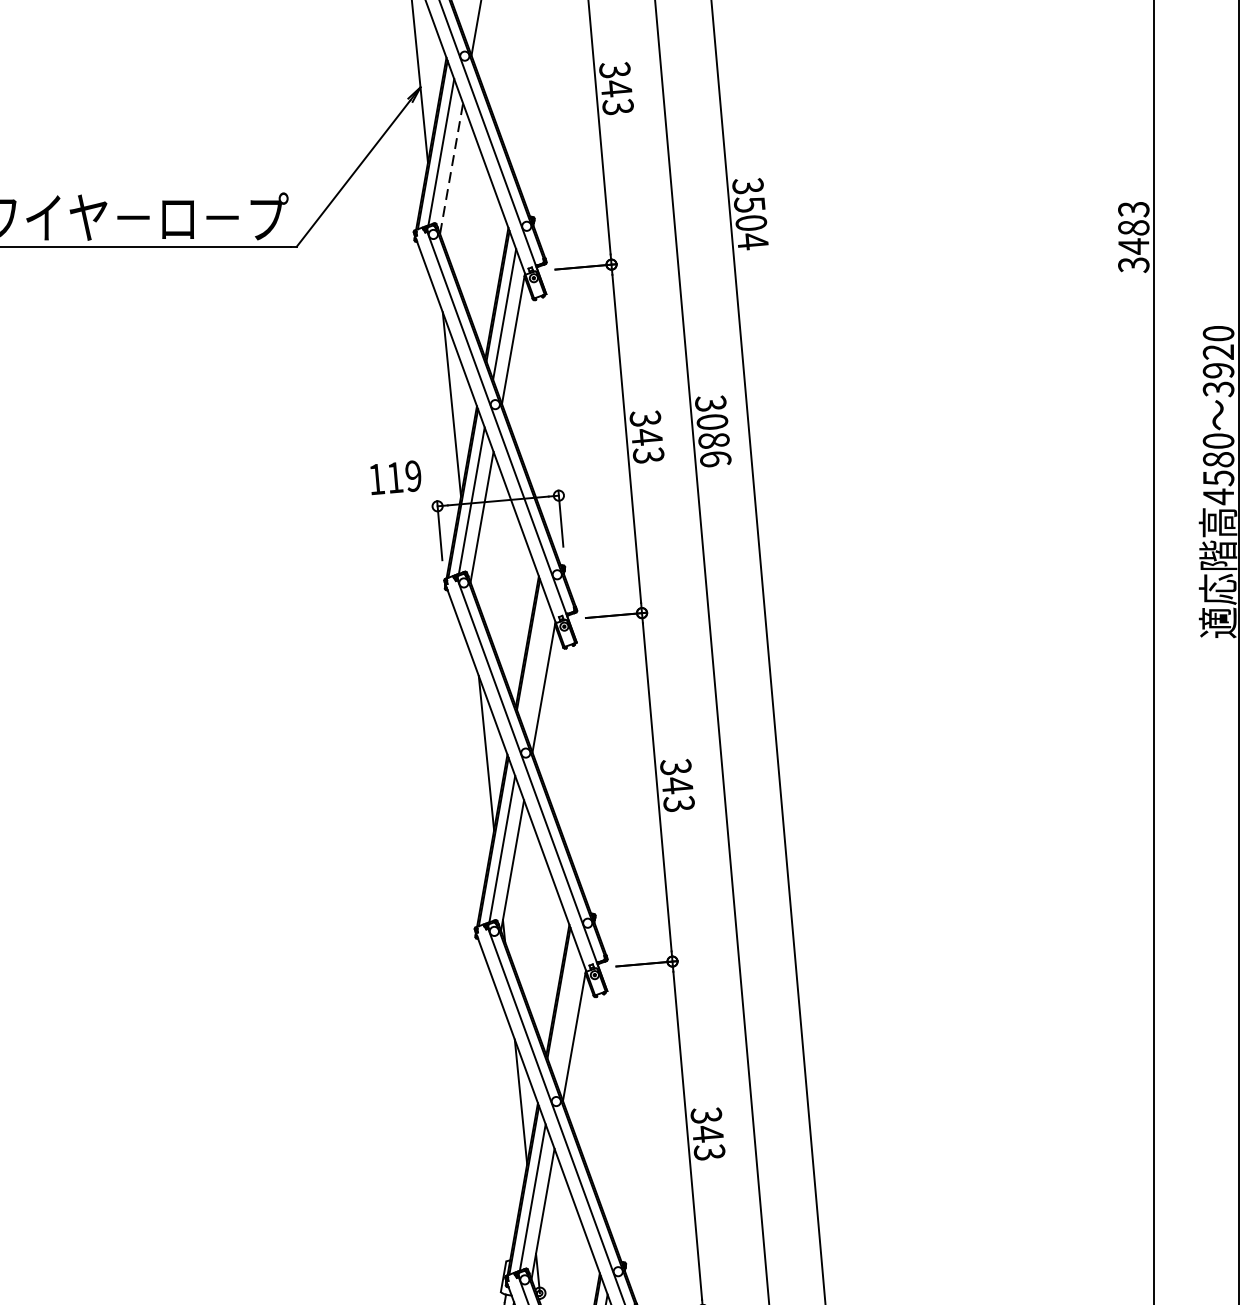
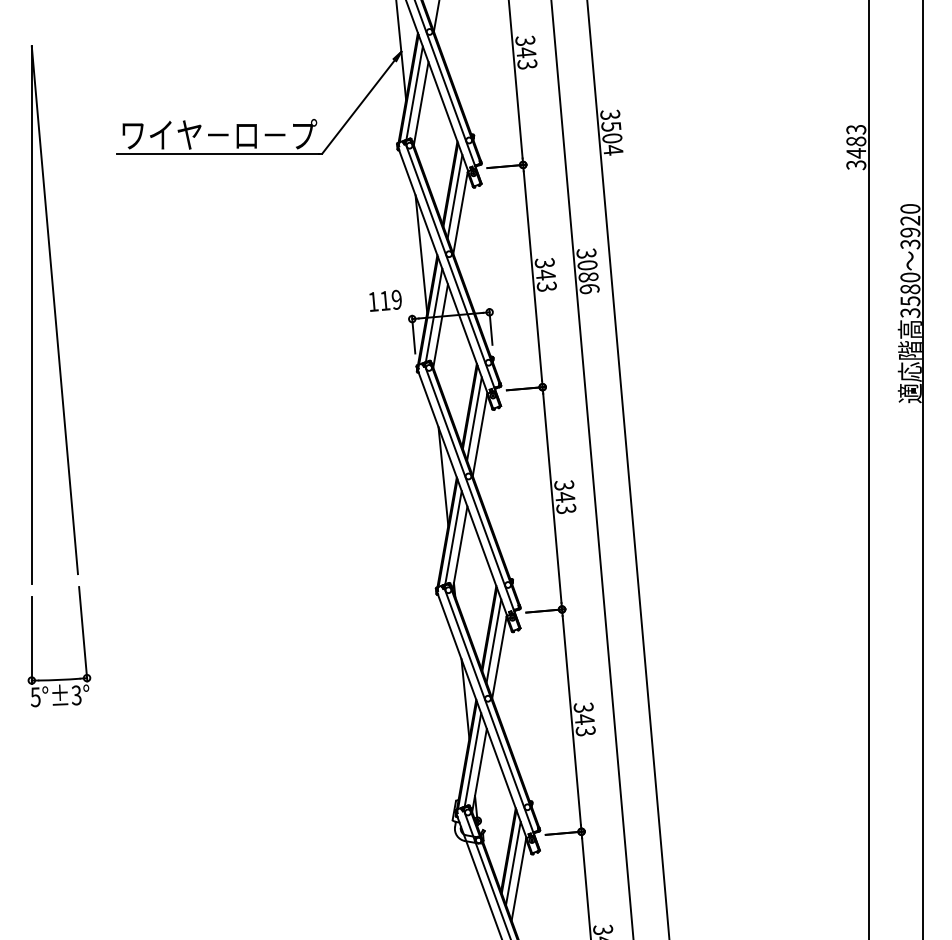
line: (452, 168) -> (421, 103), dashed -> solid
text: (1218, 495) -> (910, 312), 4580 -> 3580
line: (535, 662) -> (474, 418), added
line: (564, 1010) -> (493, 640), added

